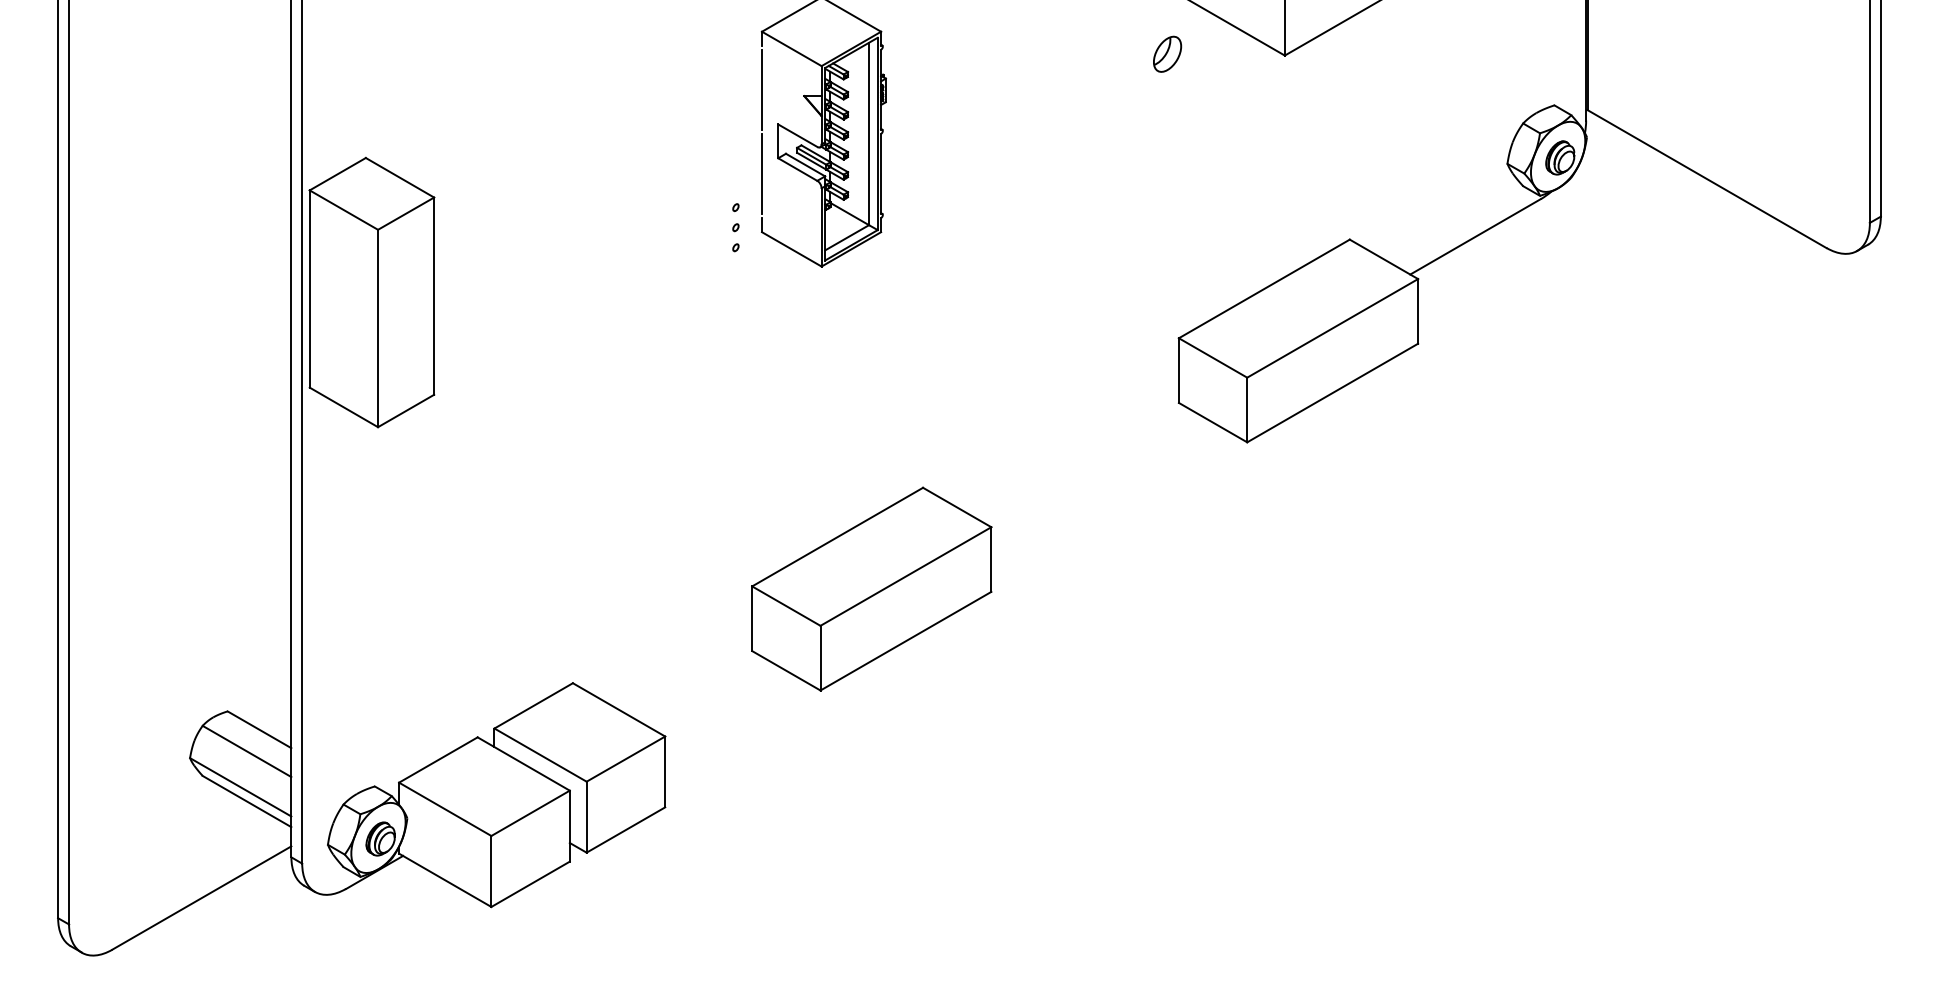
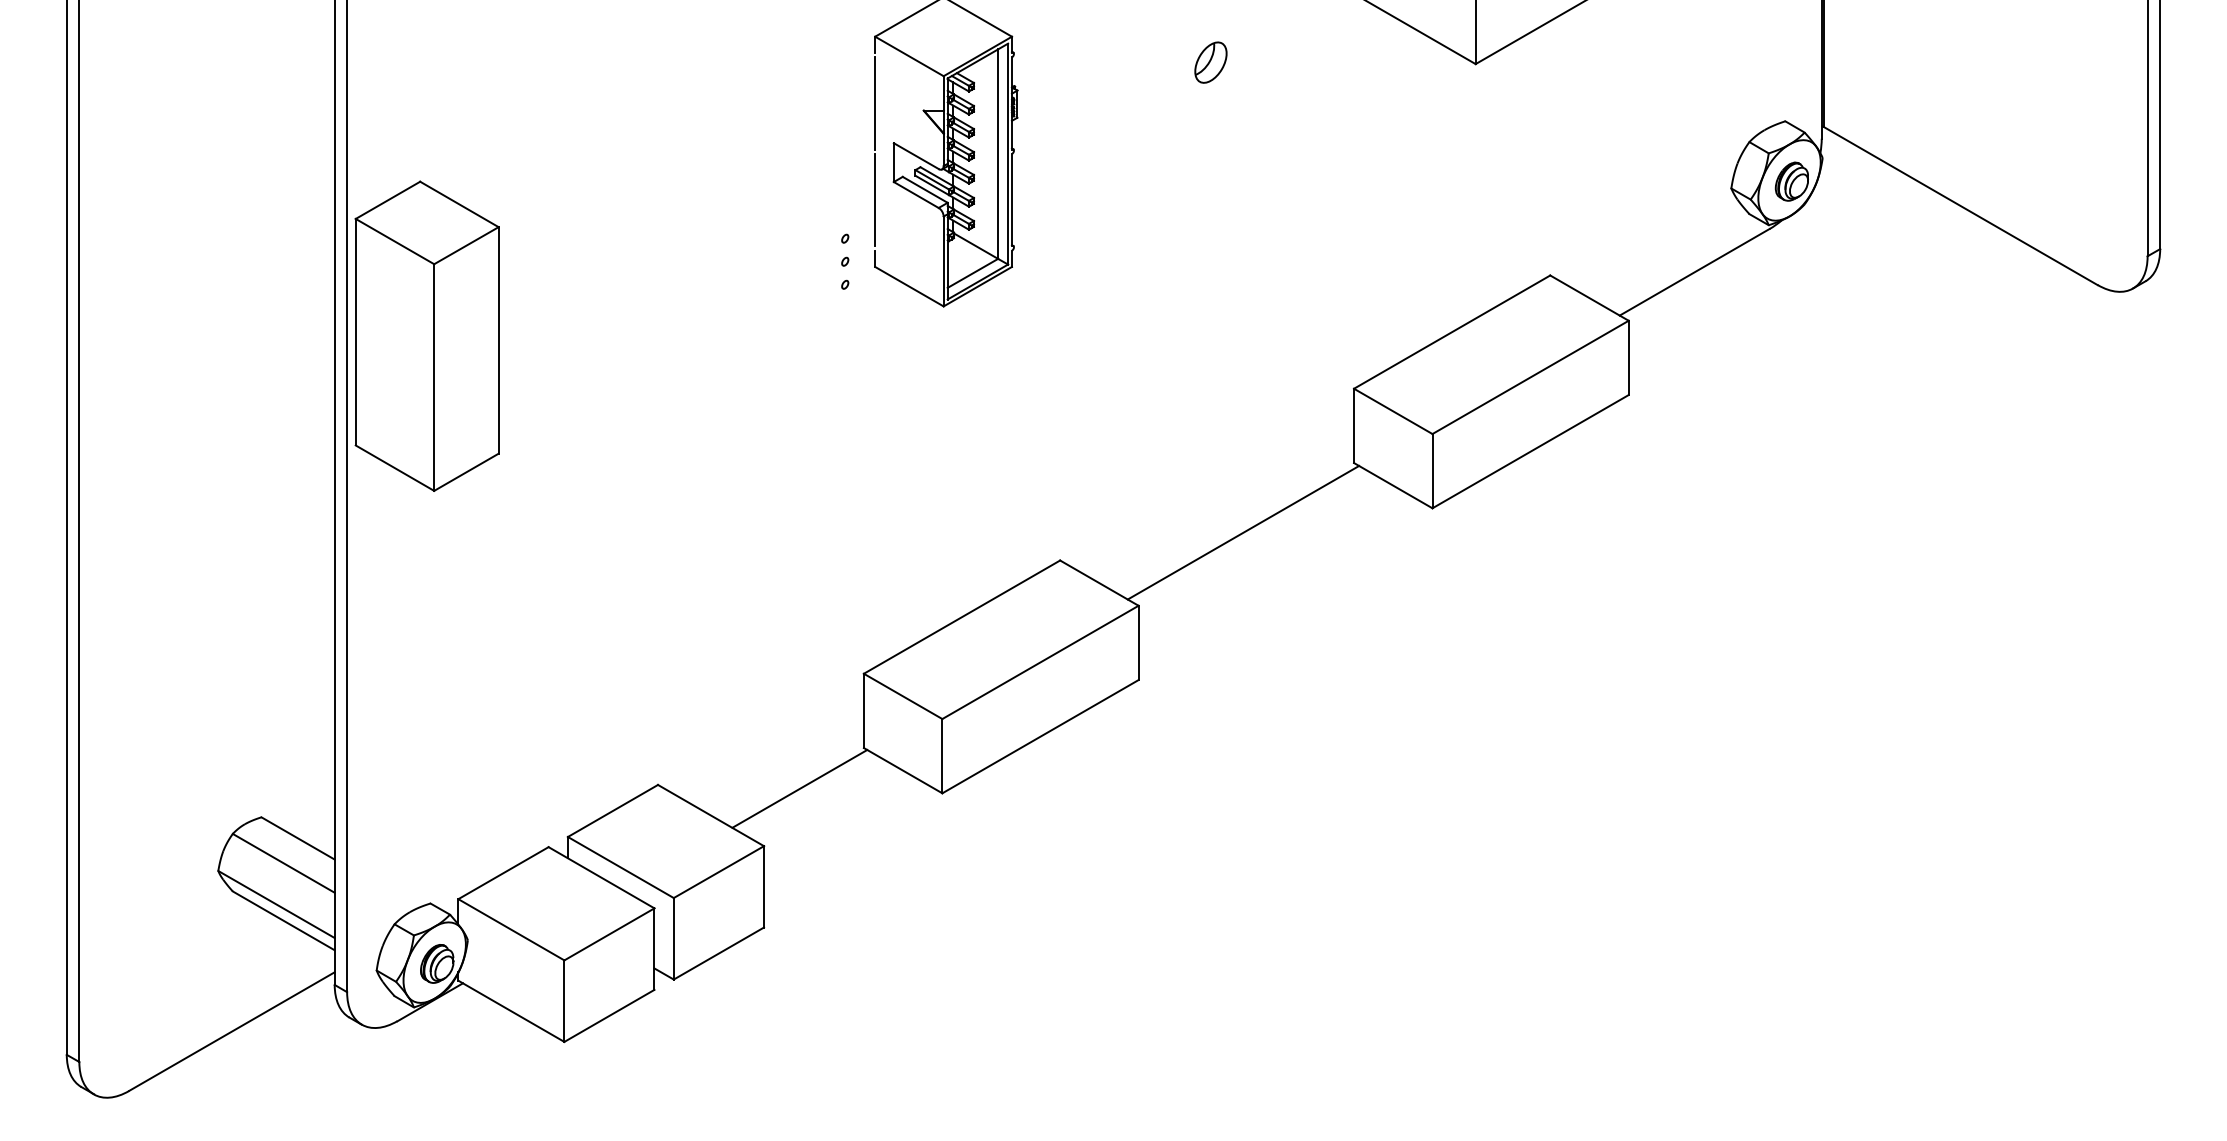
part: (1167, 54) -> (1210, 62), moved
line: (1082, 463) -> (1243, 532), added
line: (696, 686) -> (799, 788), added

